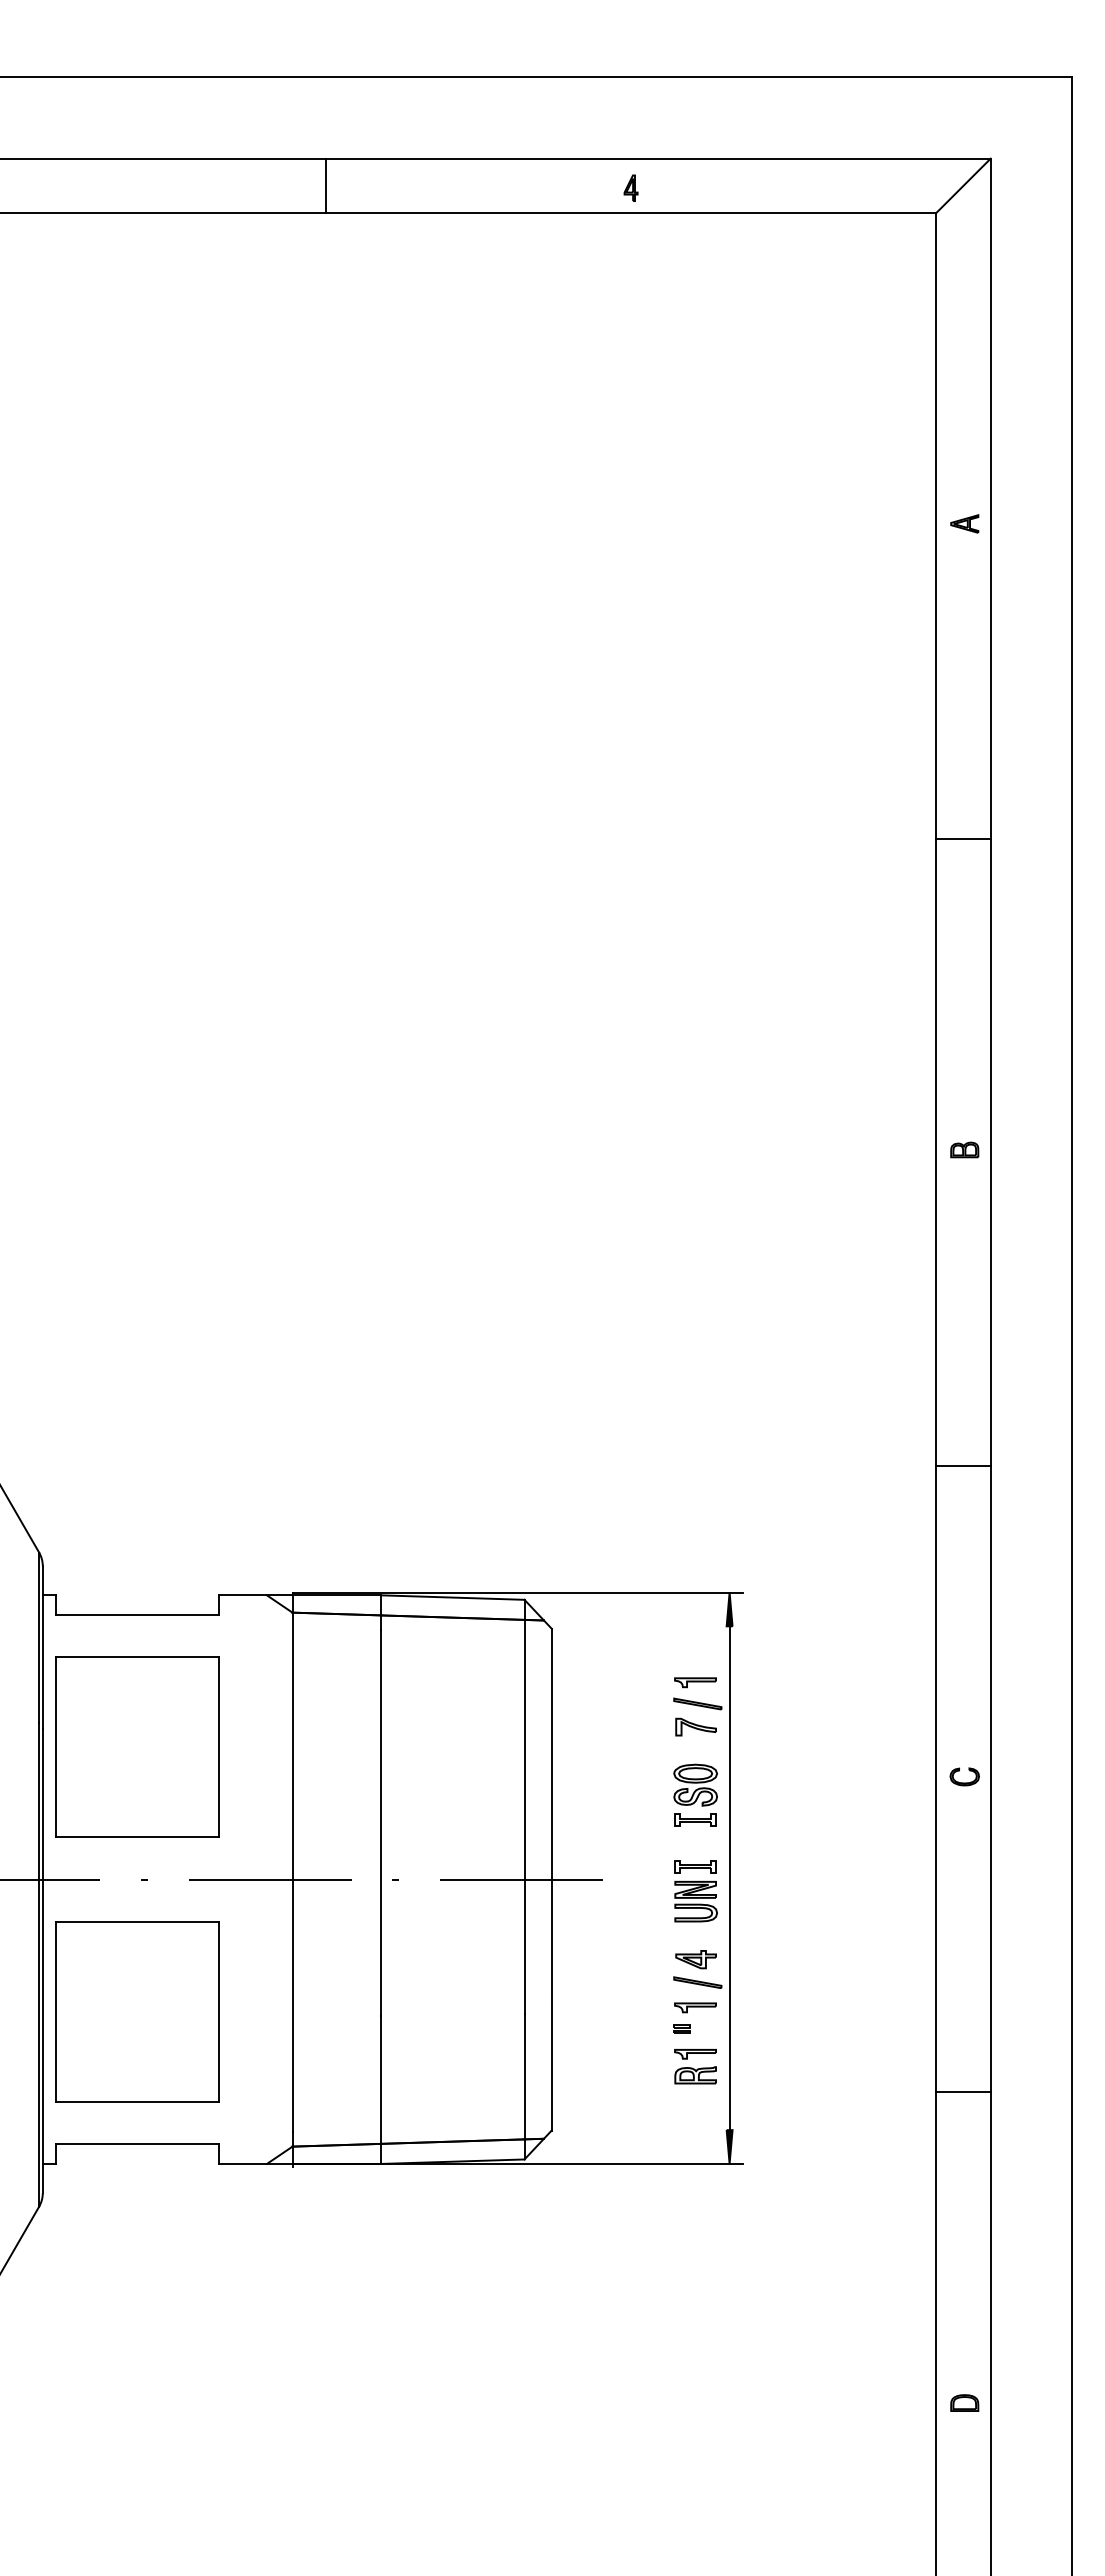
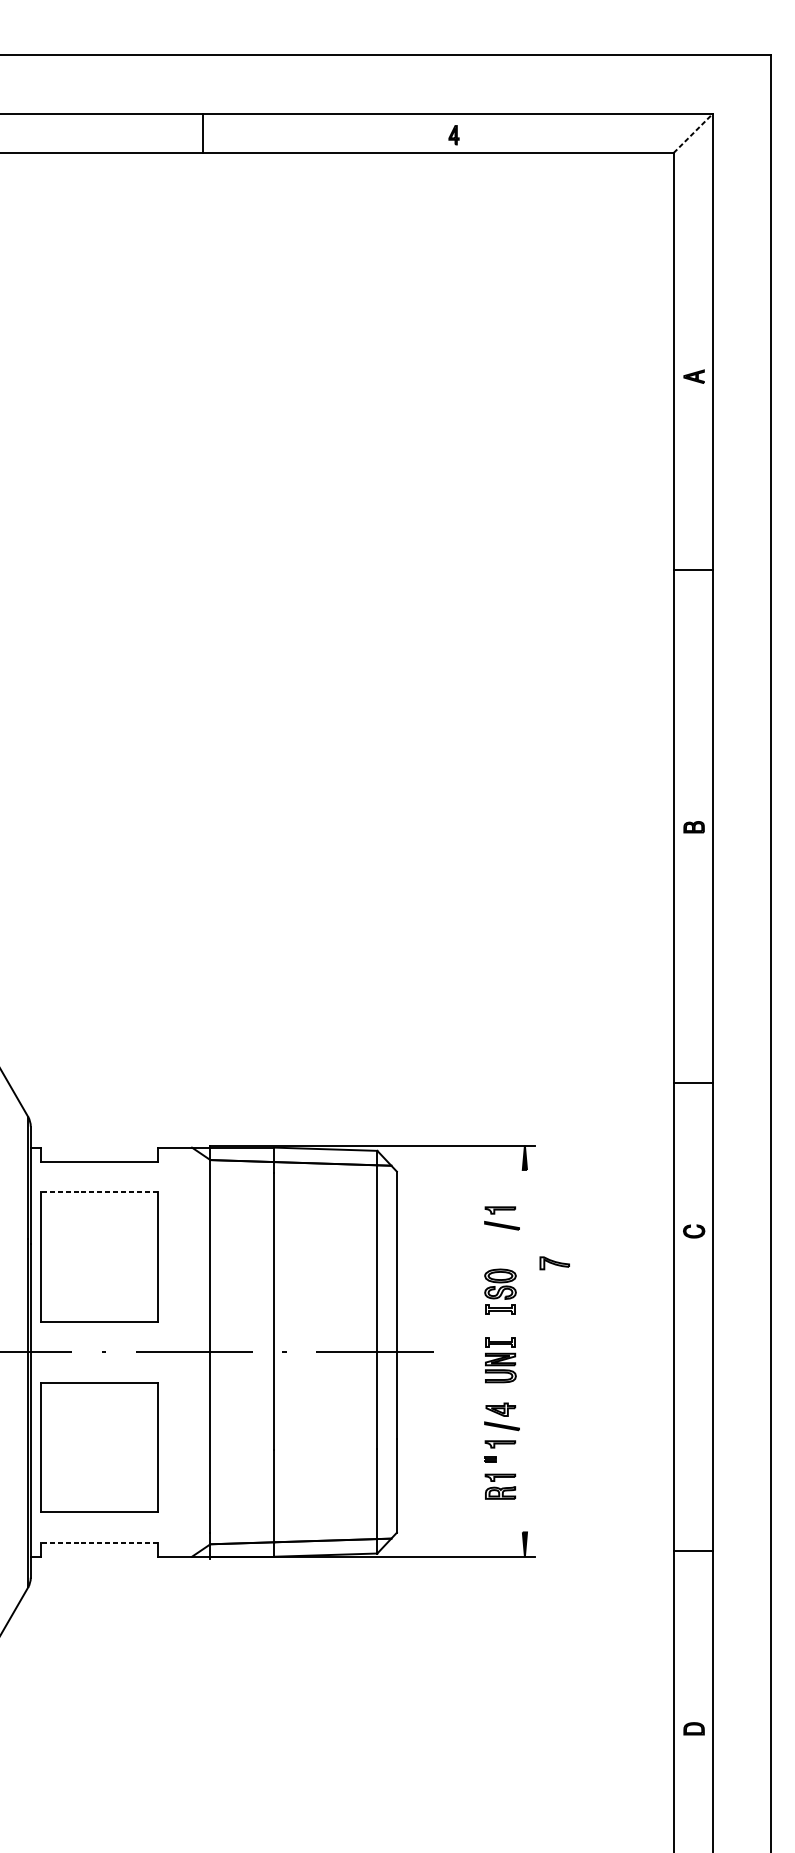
line: (325, 185) -> (202, 133), moved
line: (963, 185) -> (693, 133), solid -> dashed
line: (963, 839) -> (693, 569), moved
line: (963, 1465) -> (693, 1082), moved
line: (137, 1657) -> (98, 1192), solid -> dashed
part: (695, 1726) -> (554, 1262), moved
part: (964, 1776) -> (693, 1231), moved
line: (729, 1878) -> (524, 1351), removed
line: (963, 2092) -> (693, 1550), moved
line: (137, 2144) -> (98, 1542), solid -> dashed

